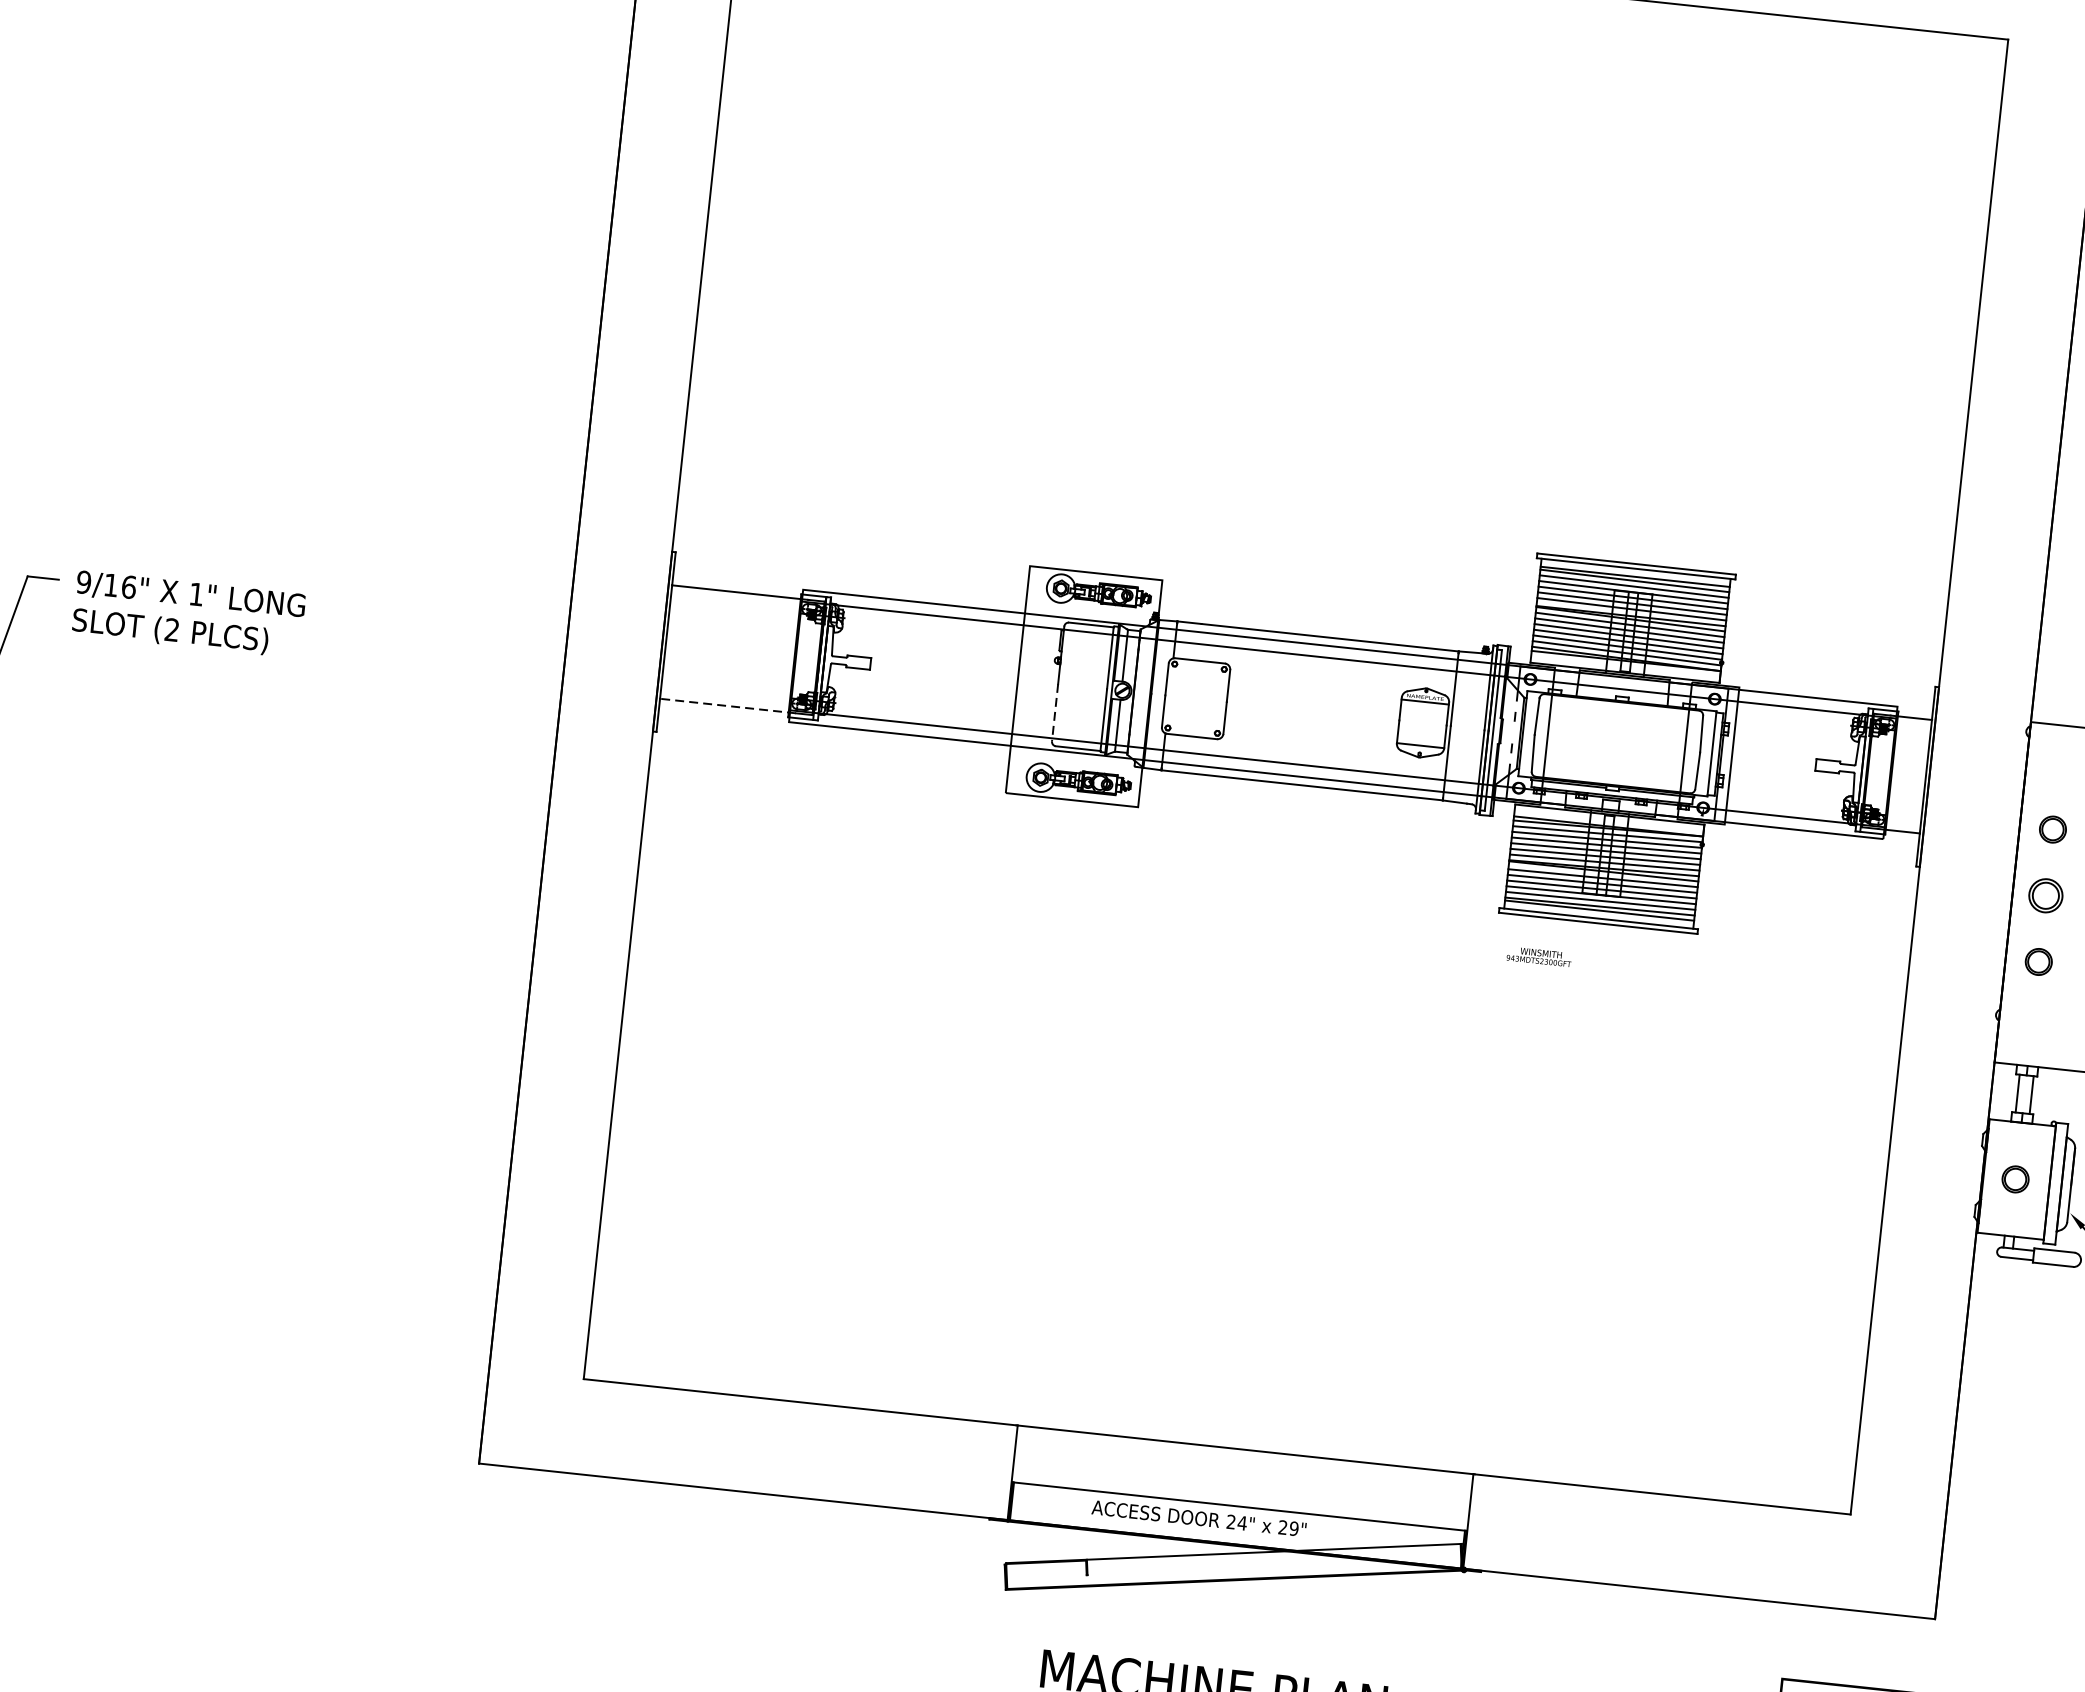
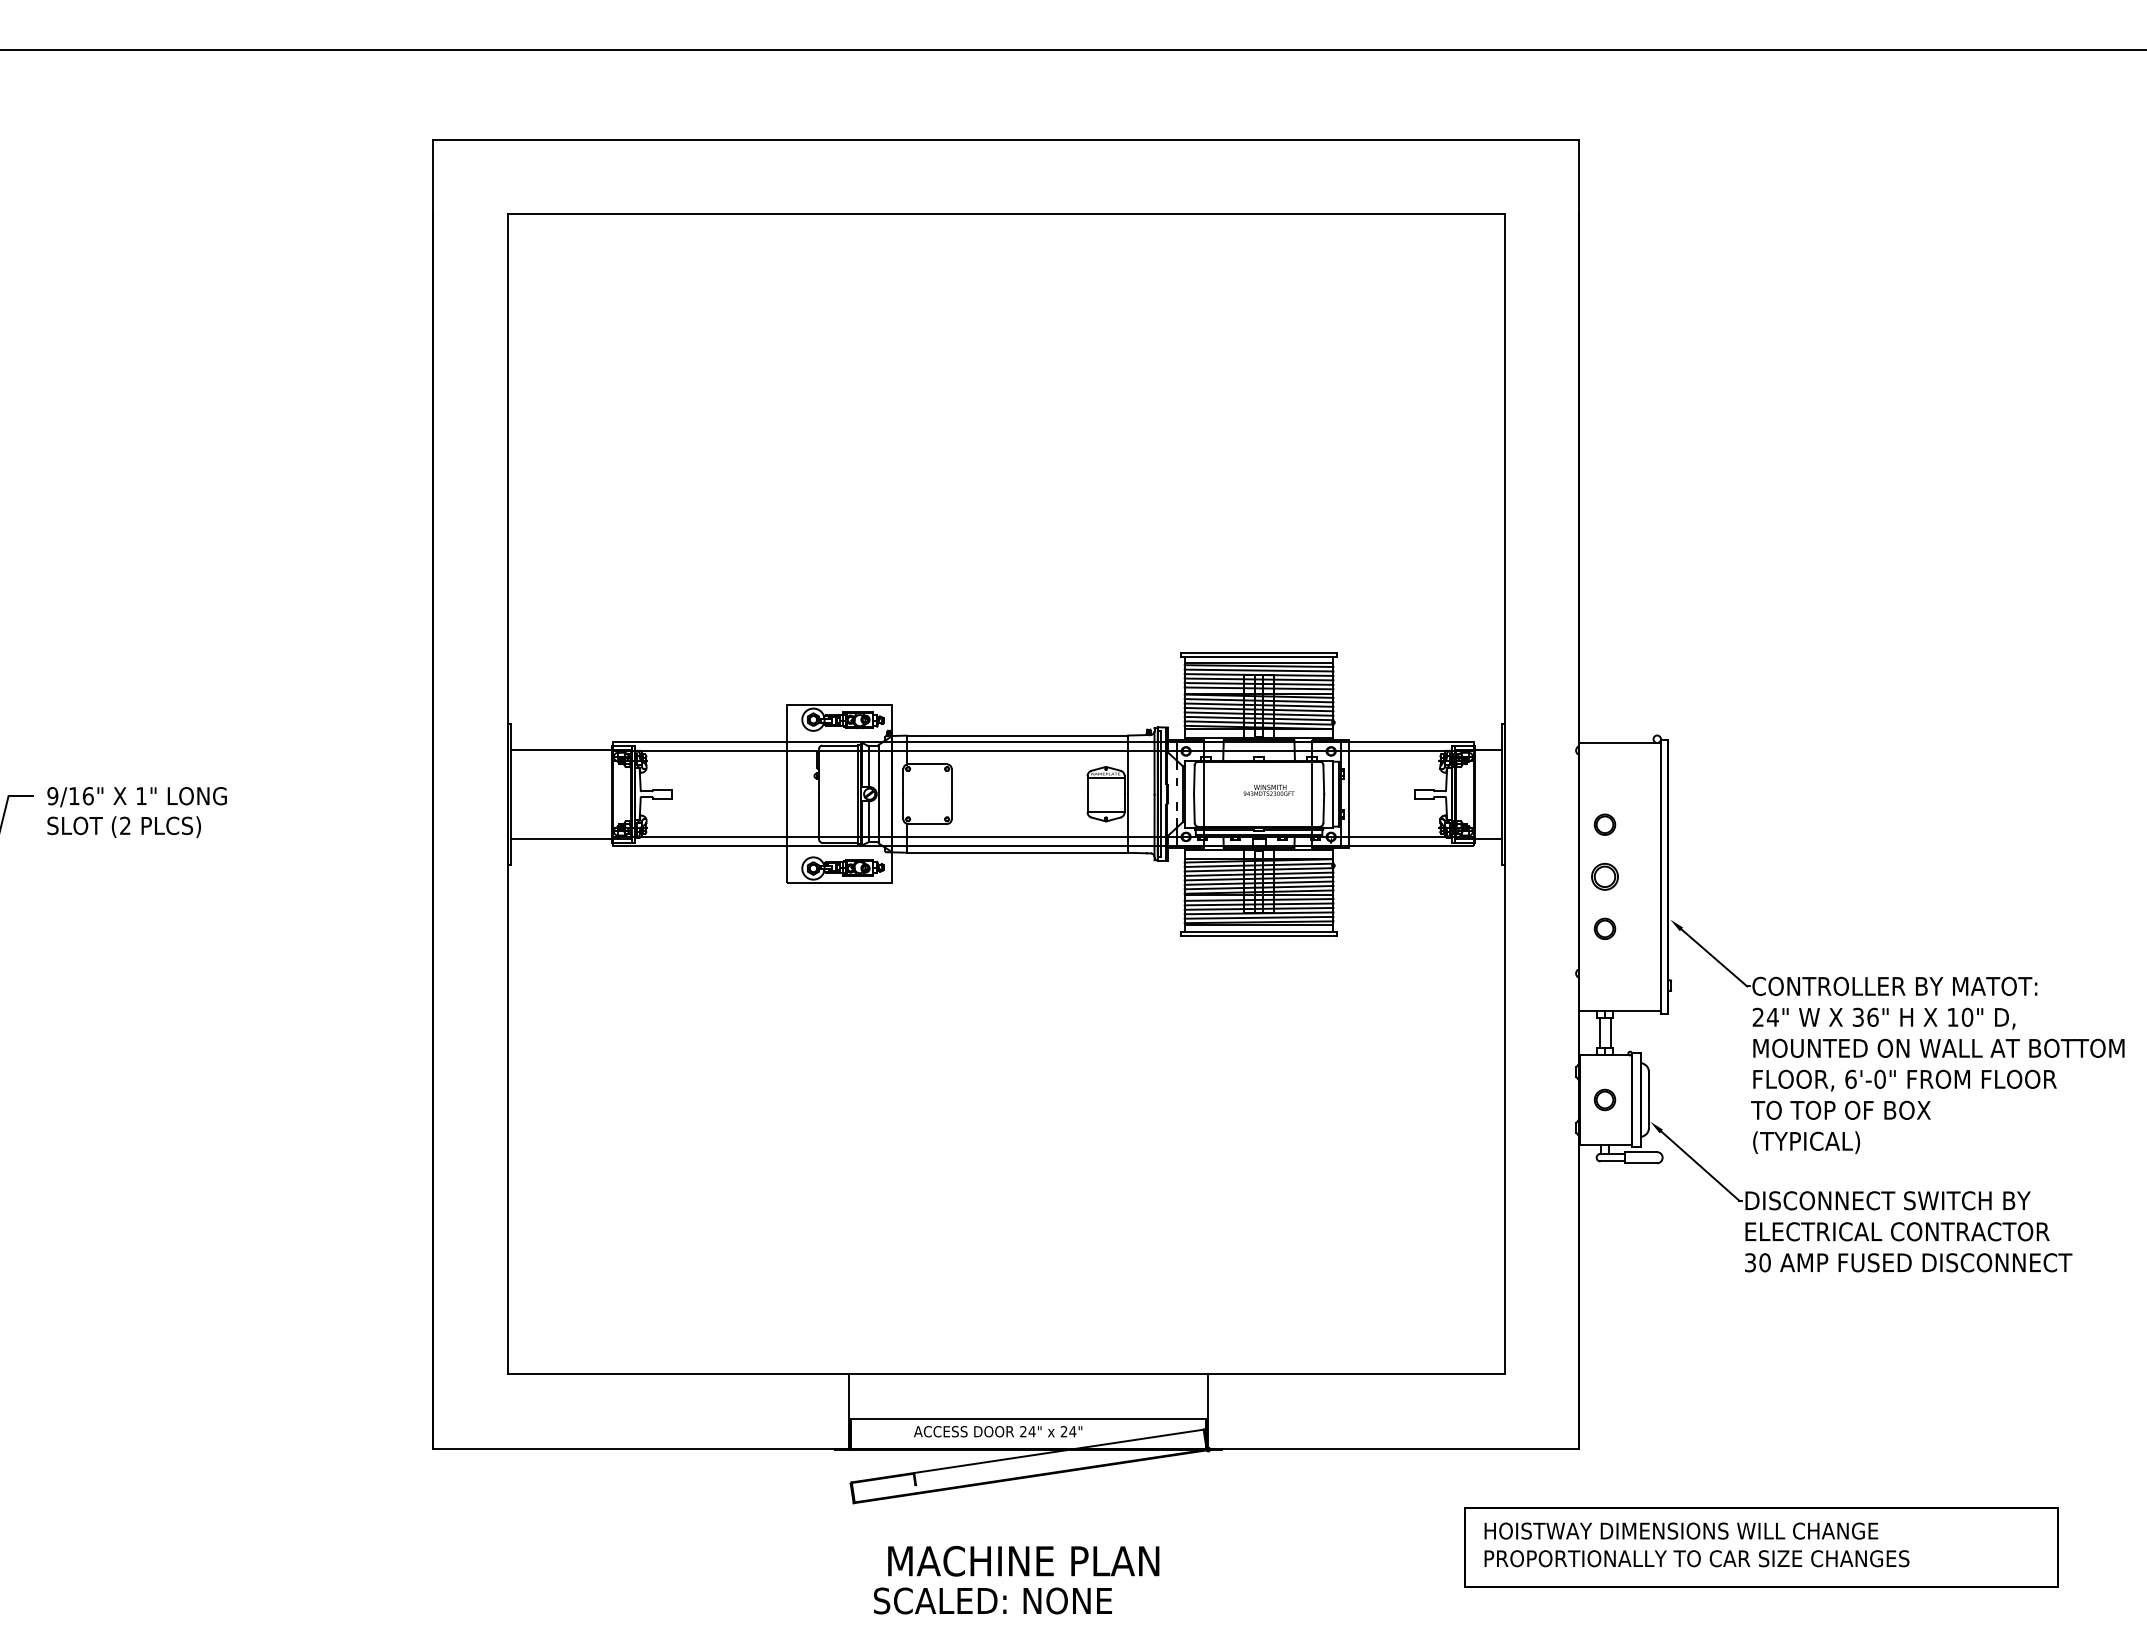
line: (728, 705) -> (564, 838), dashed -> solid
line: (1055, 712) -> (819, 816), dashed -> solid
text: (1538, 955) -> (1268, 789), moved
text: (1293, 1528) -> (1072, 1431), 29" -> 24"

